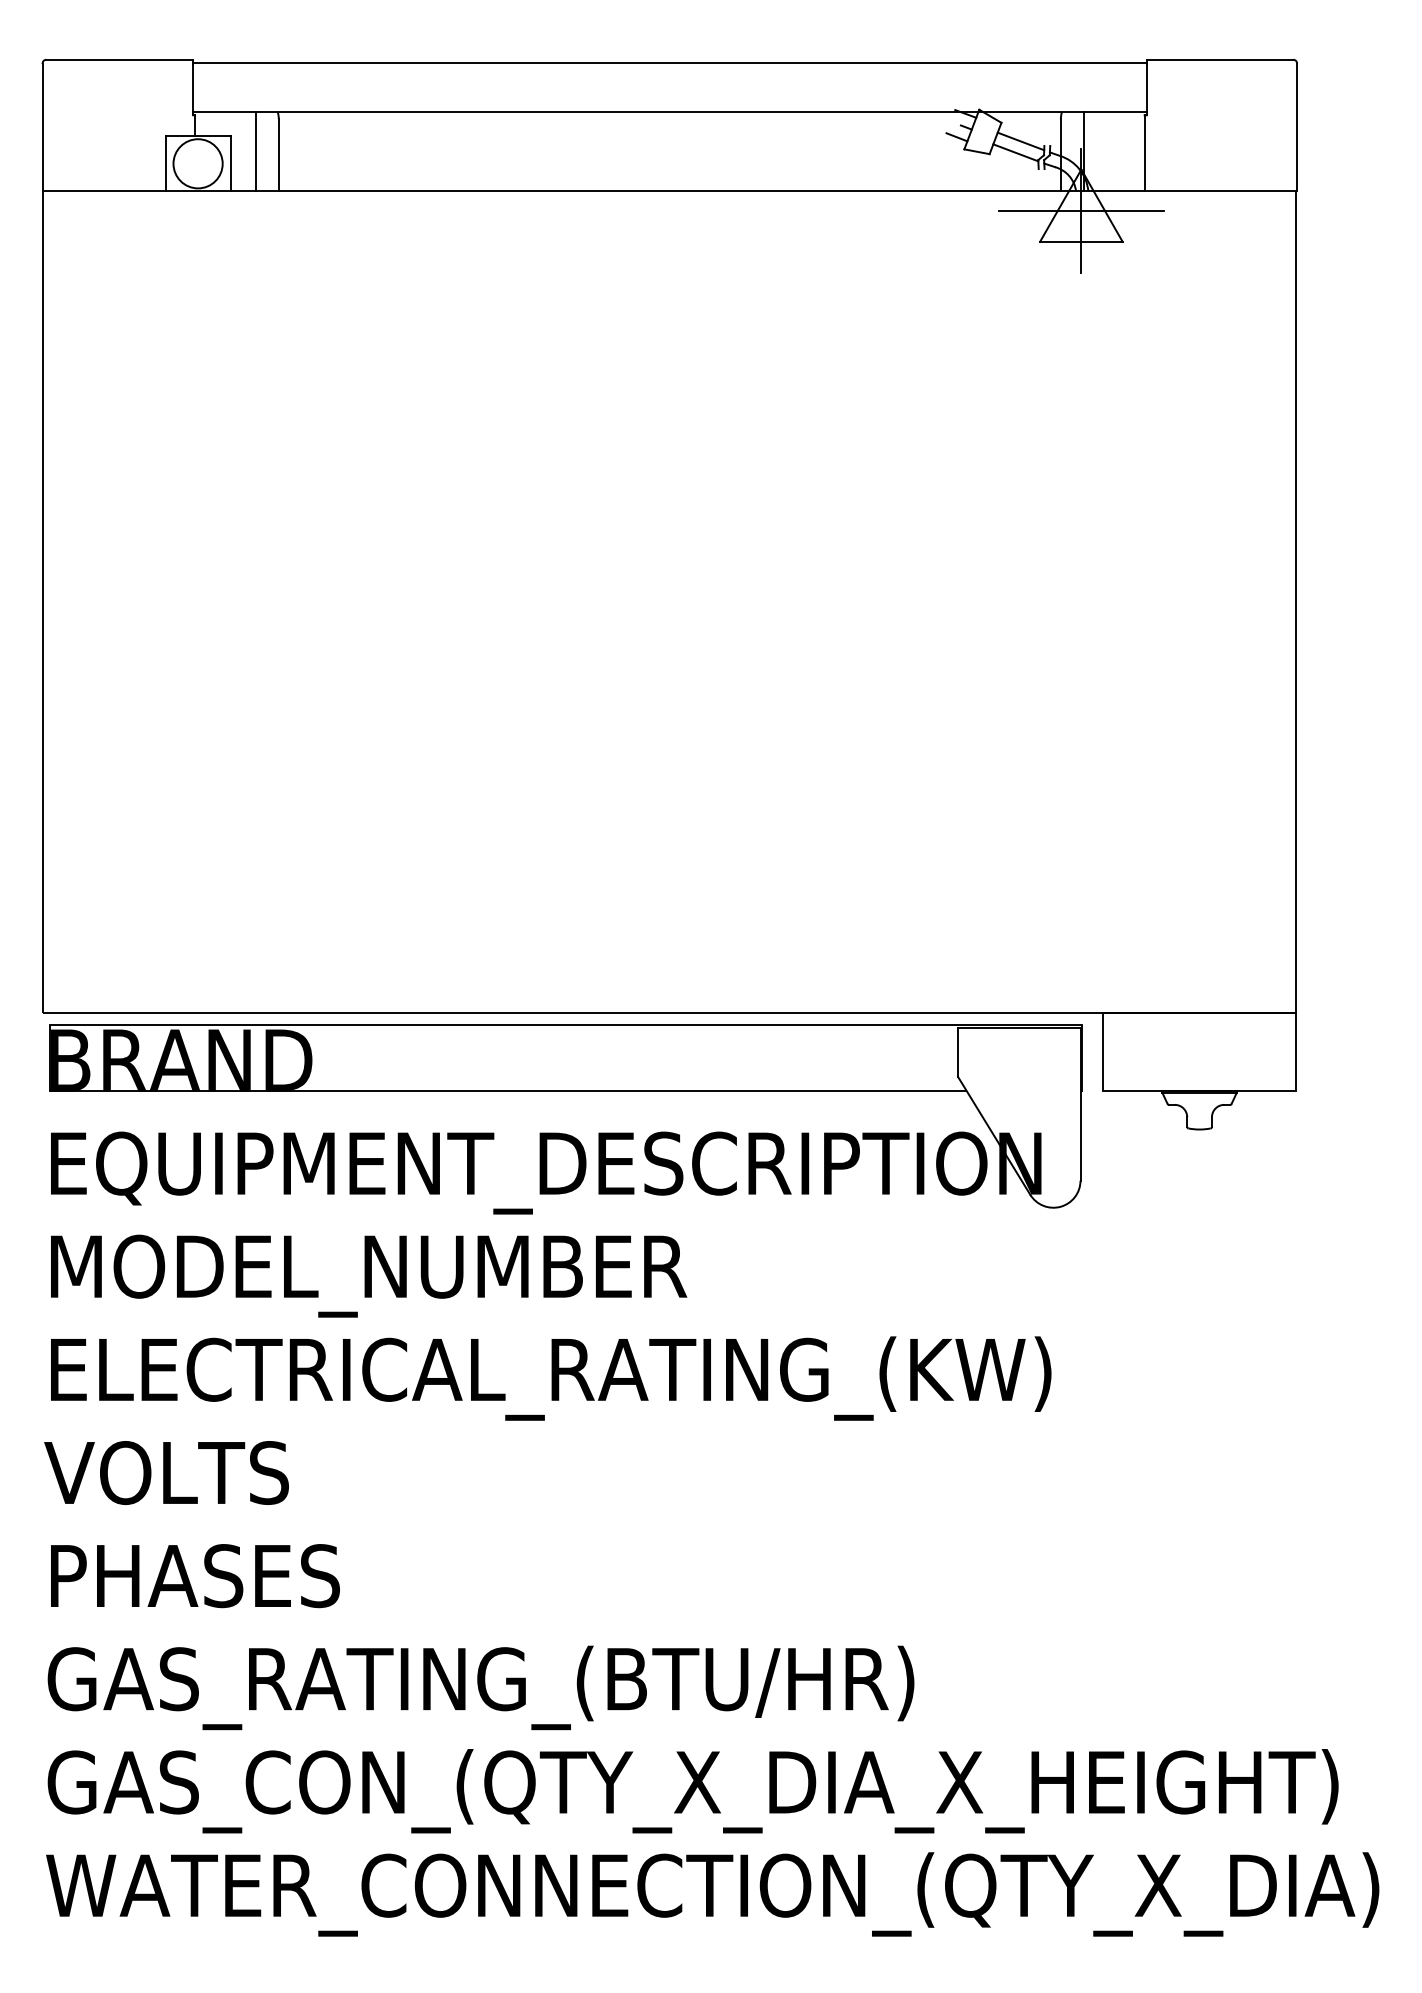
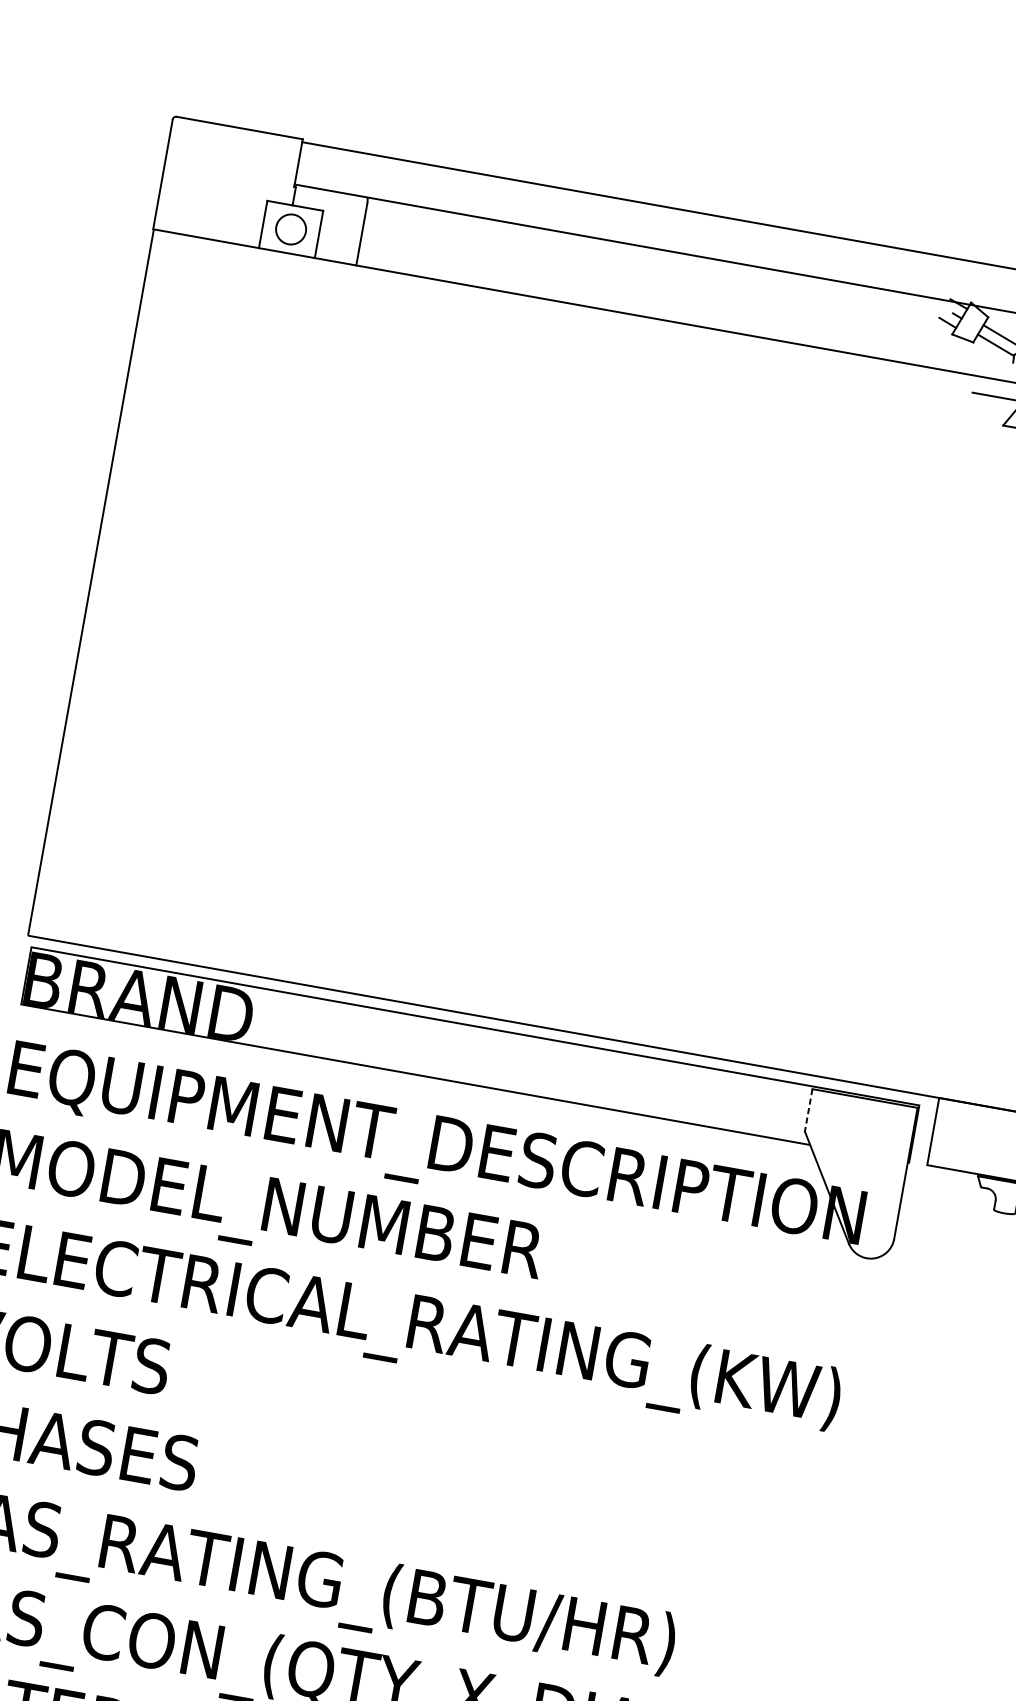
line: (255, 151) -> (342, 227), removed
circle: (197, 163) -> (290, 229), size x0.7
line: (958, 1052) -> (808, 1110), solid -> dashed

